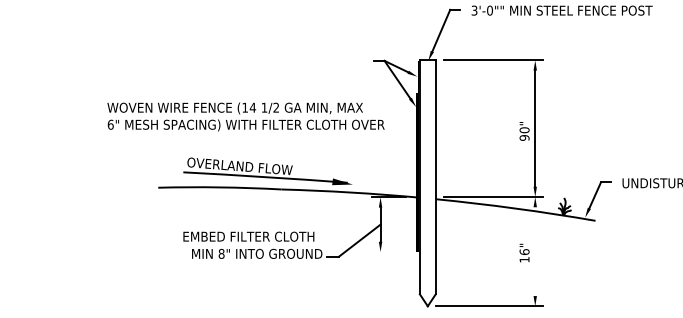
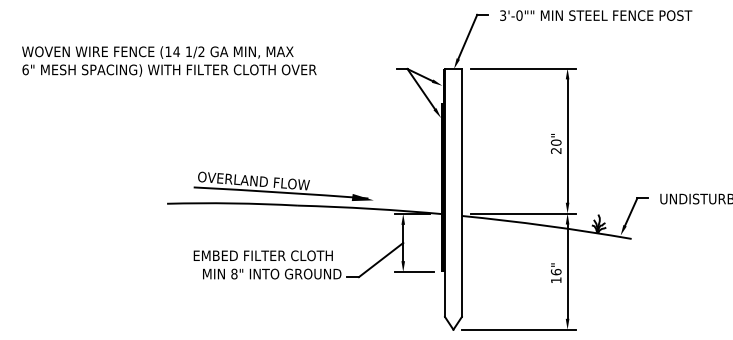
text: (246, 116) -> (169, 61), moved
text: (524, 137) -> (556, 150), 90" -> 20"
line: (535, 251) -> (567, 271), added
line: (390, 252) -> (413, 272), added

